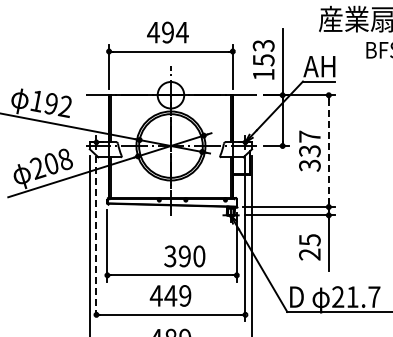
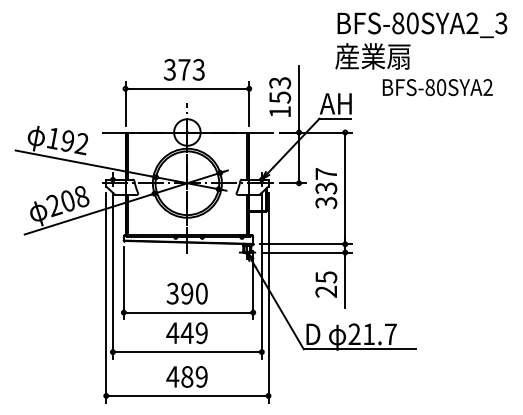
text: (168, 32) -> (184, 69), 494 -> 373
line: (329, 151) -> (345, 188), dashed -> solid
line: (96, 238) -> (112, 275), dashed -> solid
text: (184, 256) -> (186, 293), moved

